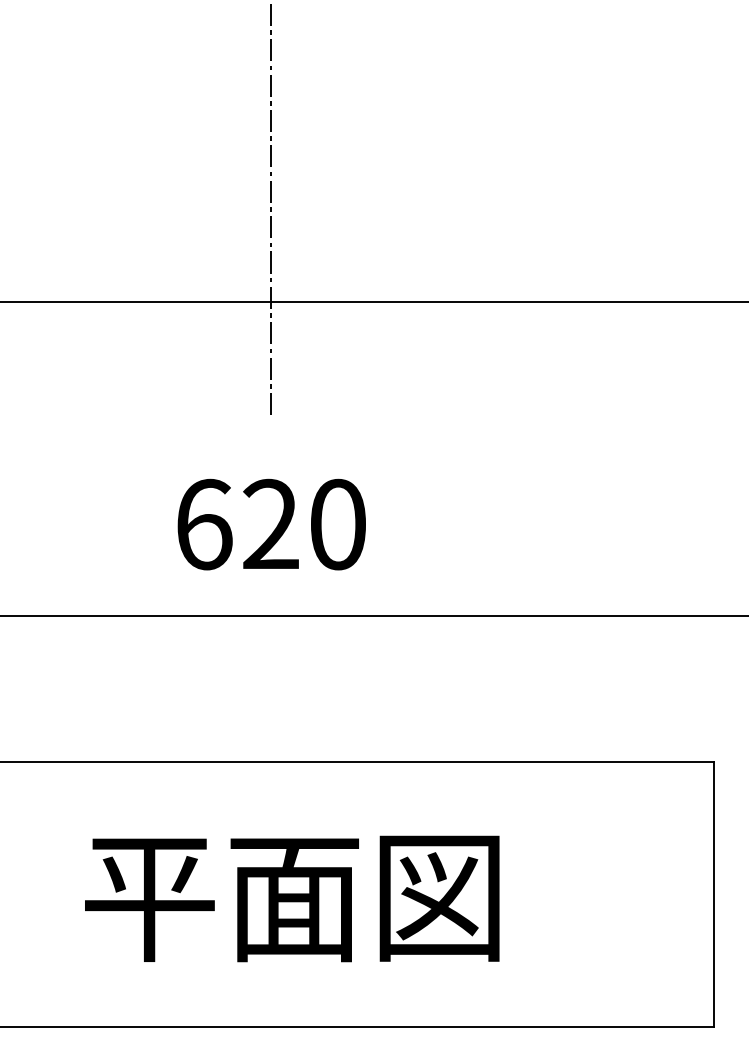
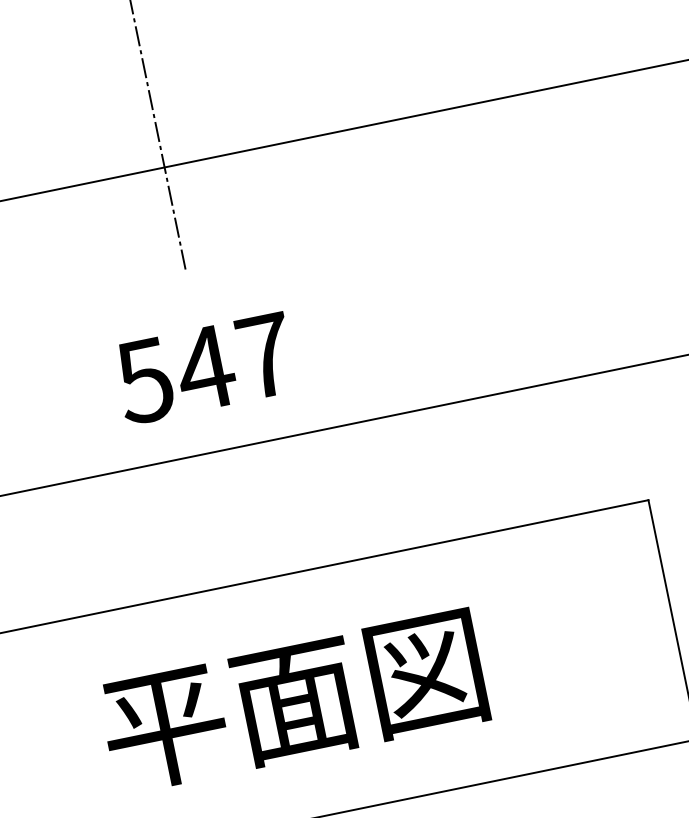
text: (270, 524) -> (204, 368), 620 -> 547

